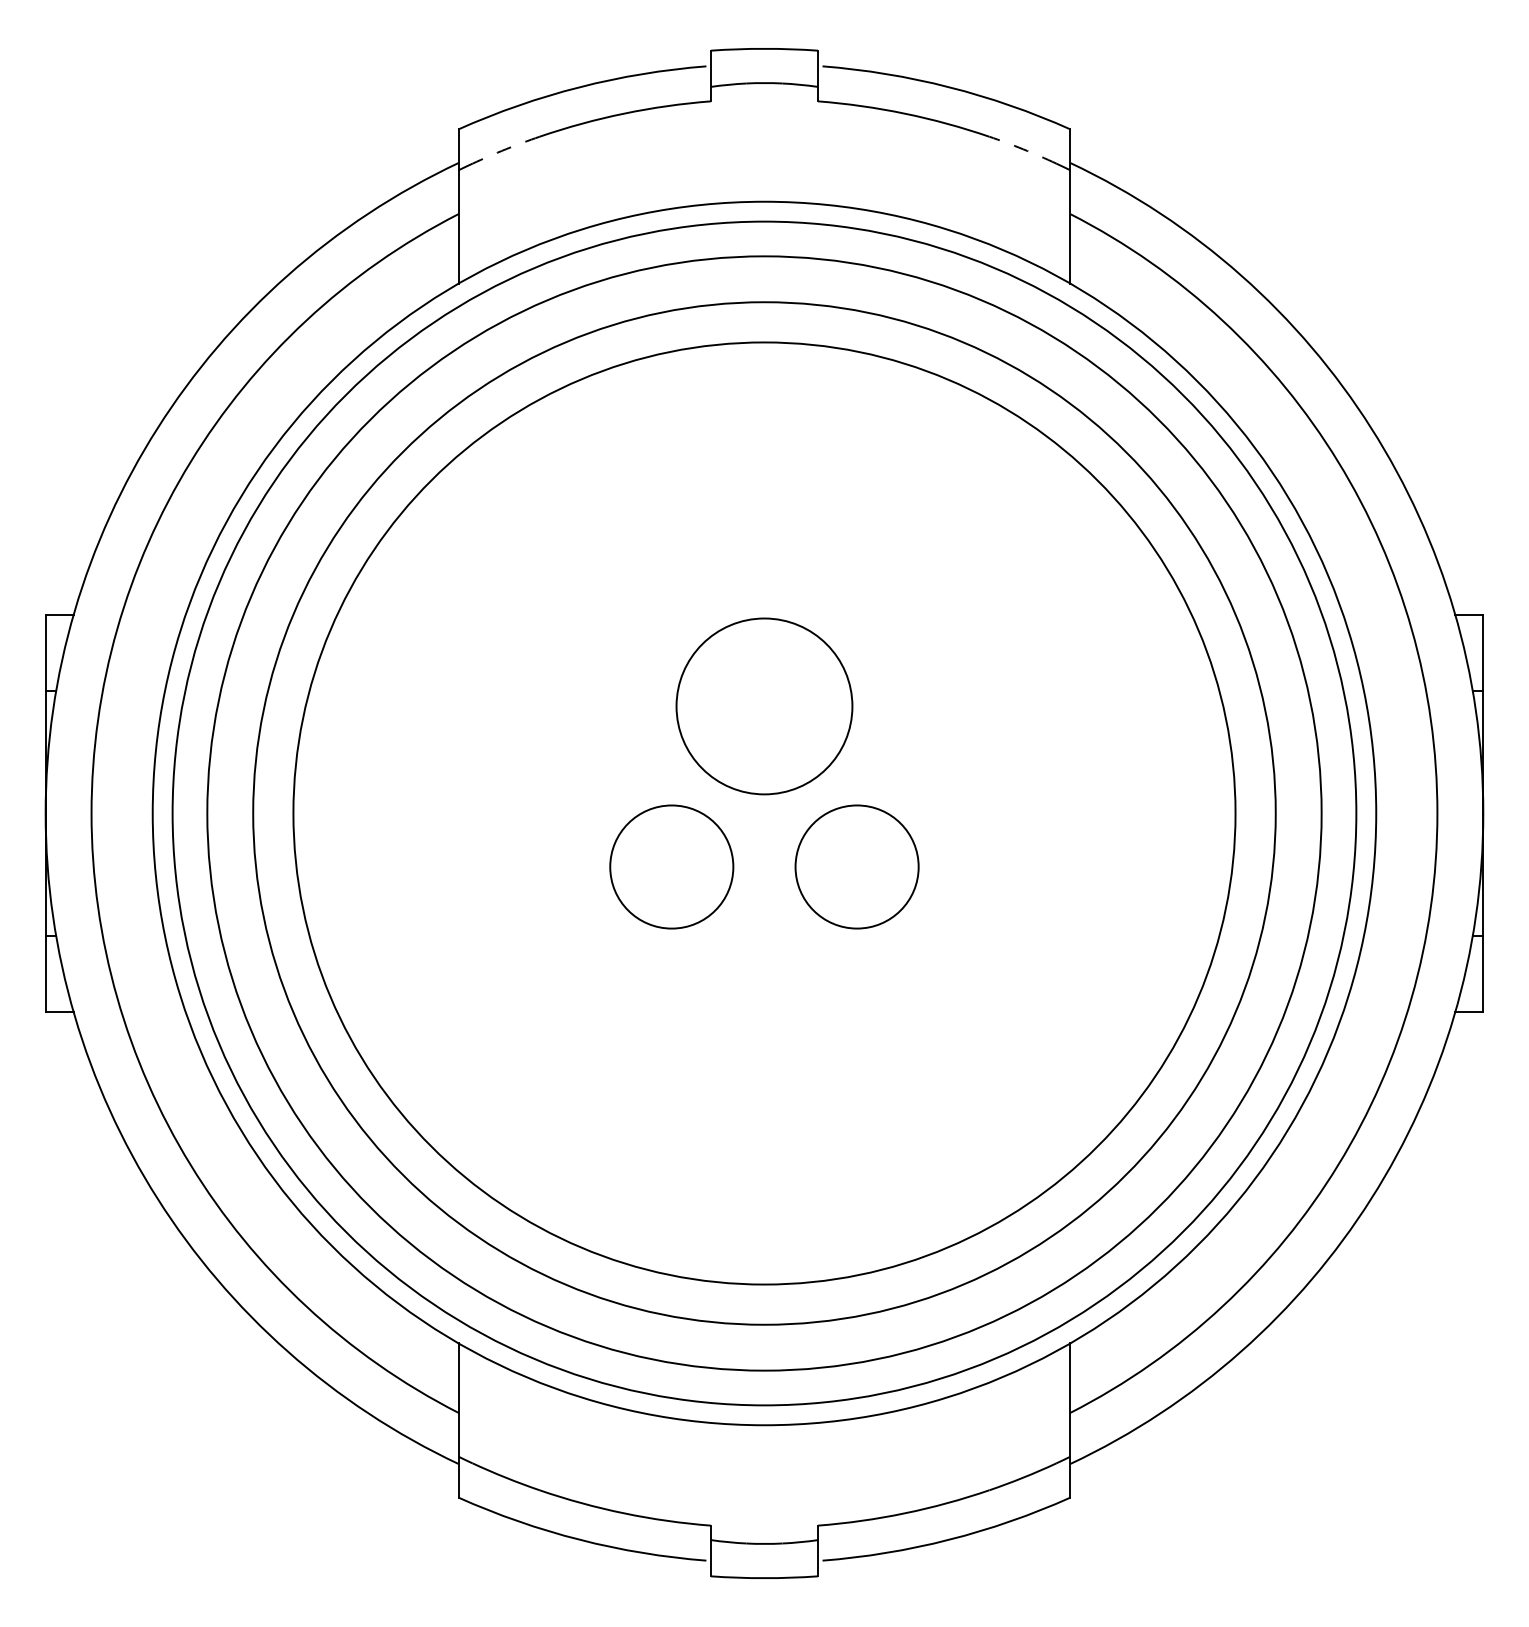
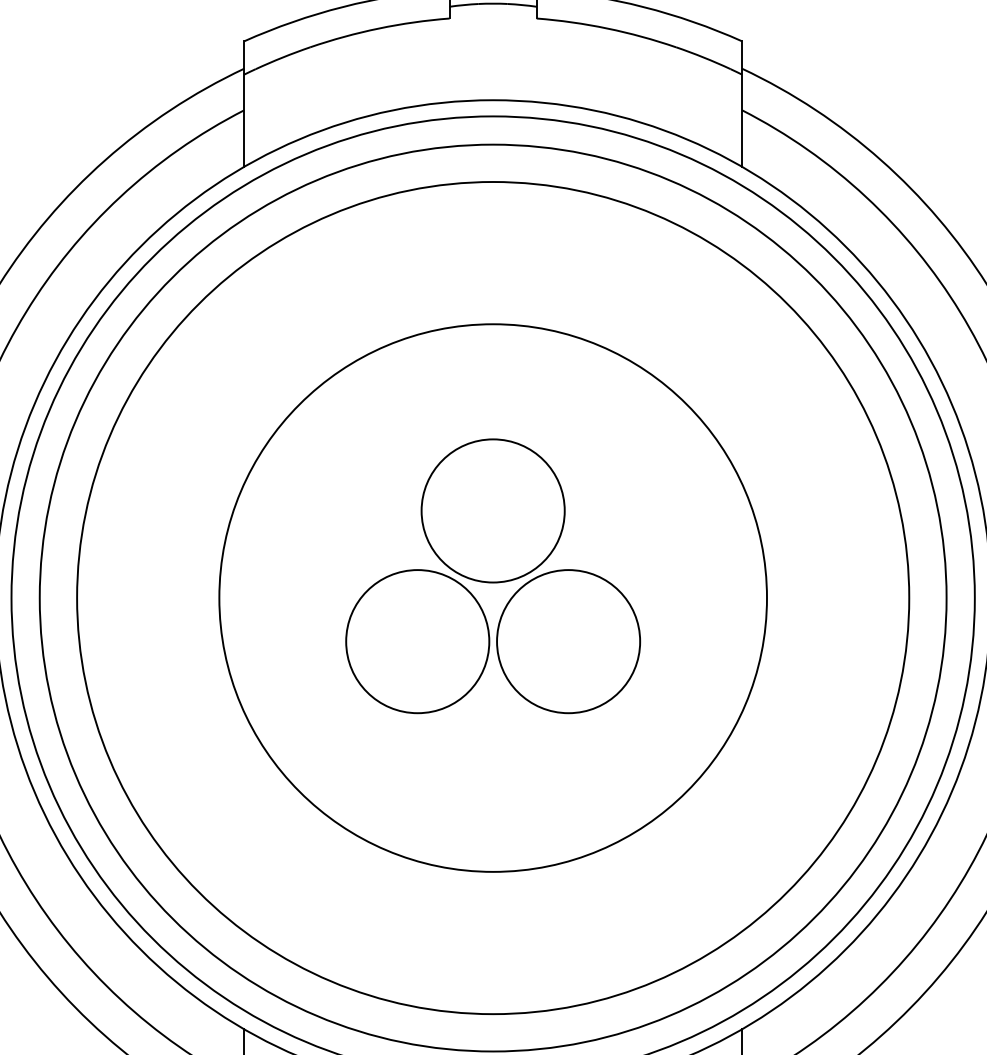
arc: (505, 149) -> (282, 57), dashed -> solid
arc: (1023, 149) -> (703, 57), dashed -> solid
circle: (764, 813) -> (493, 598), size x0.71
circle: (671, 866) -> (417, 641), size x1.43
circle: (856, 866) -> (568, 641), size x1.43

